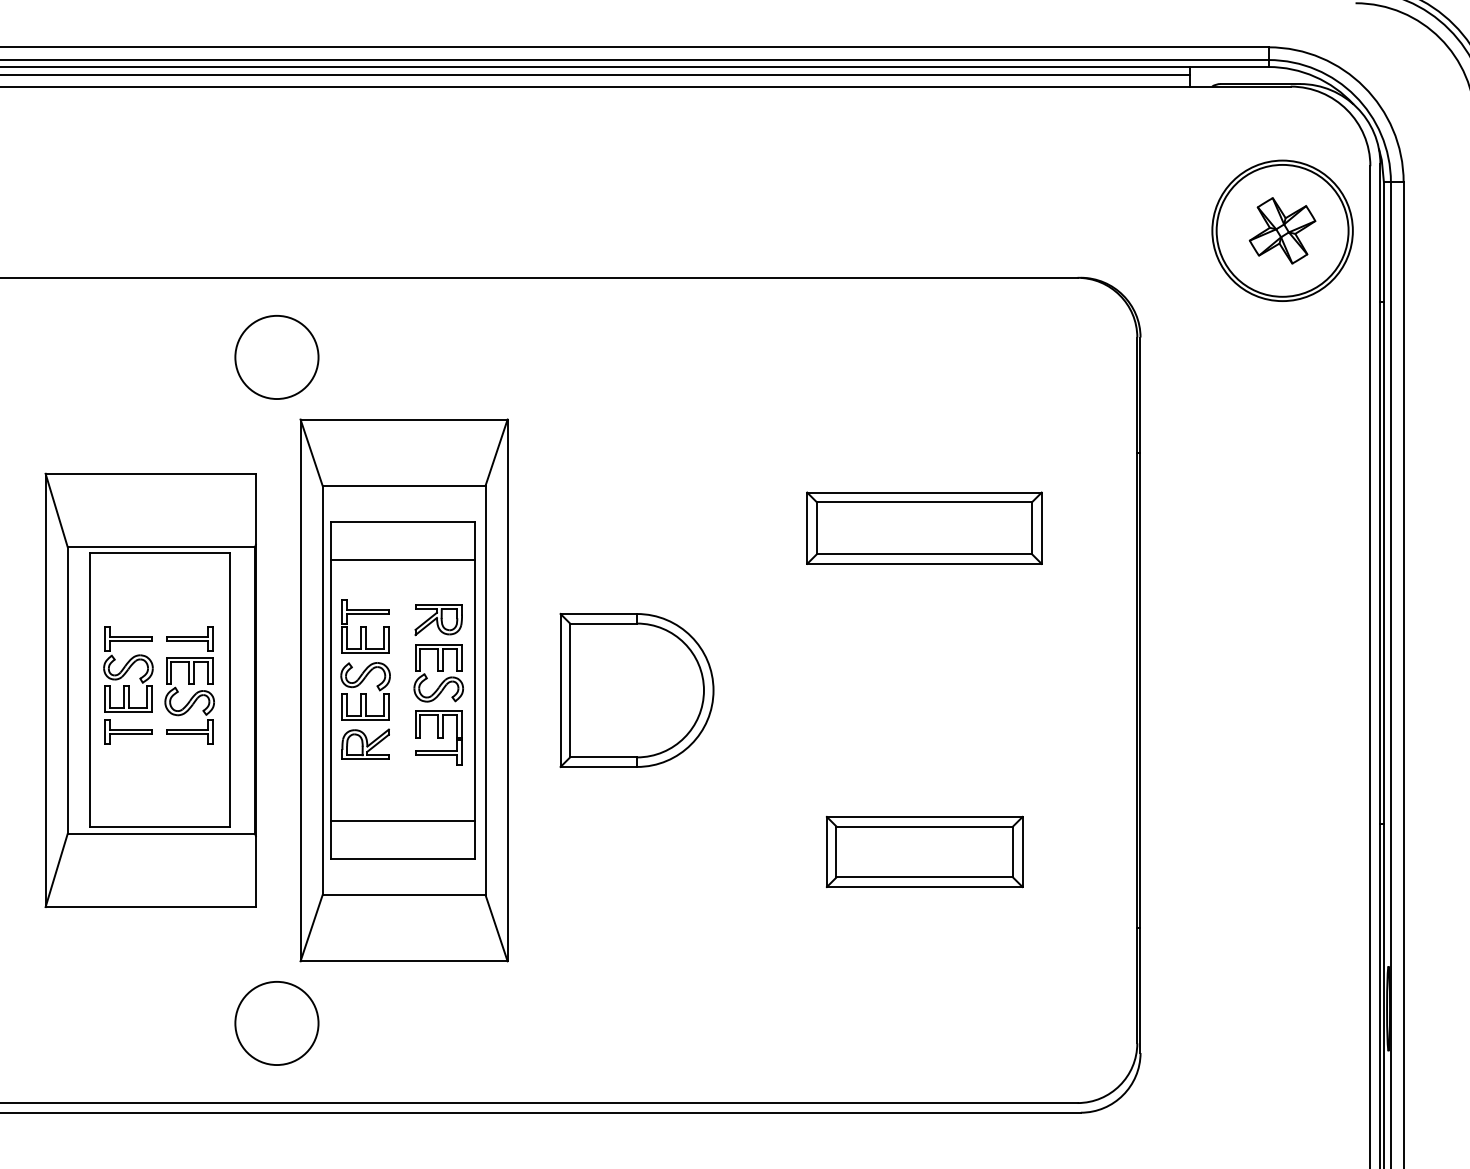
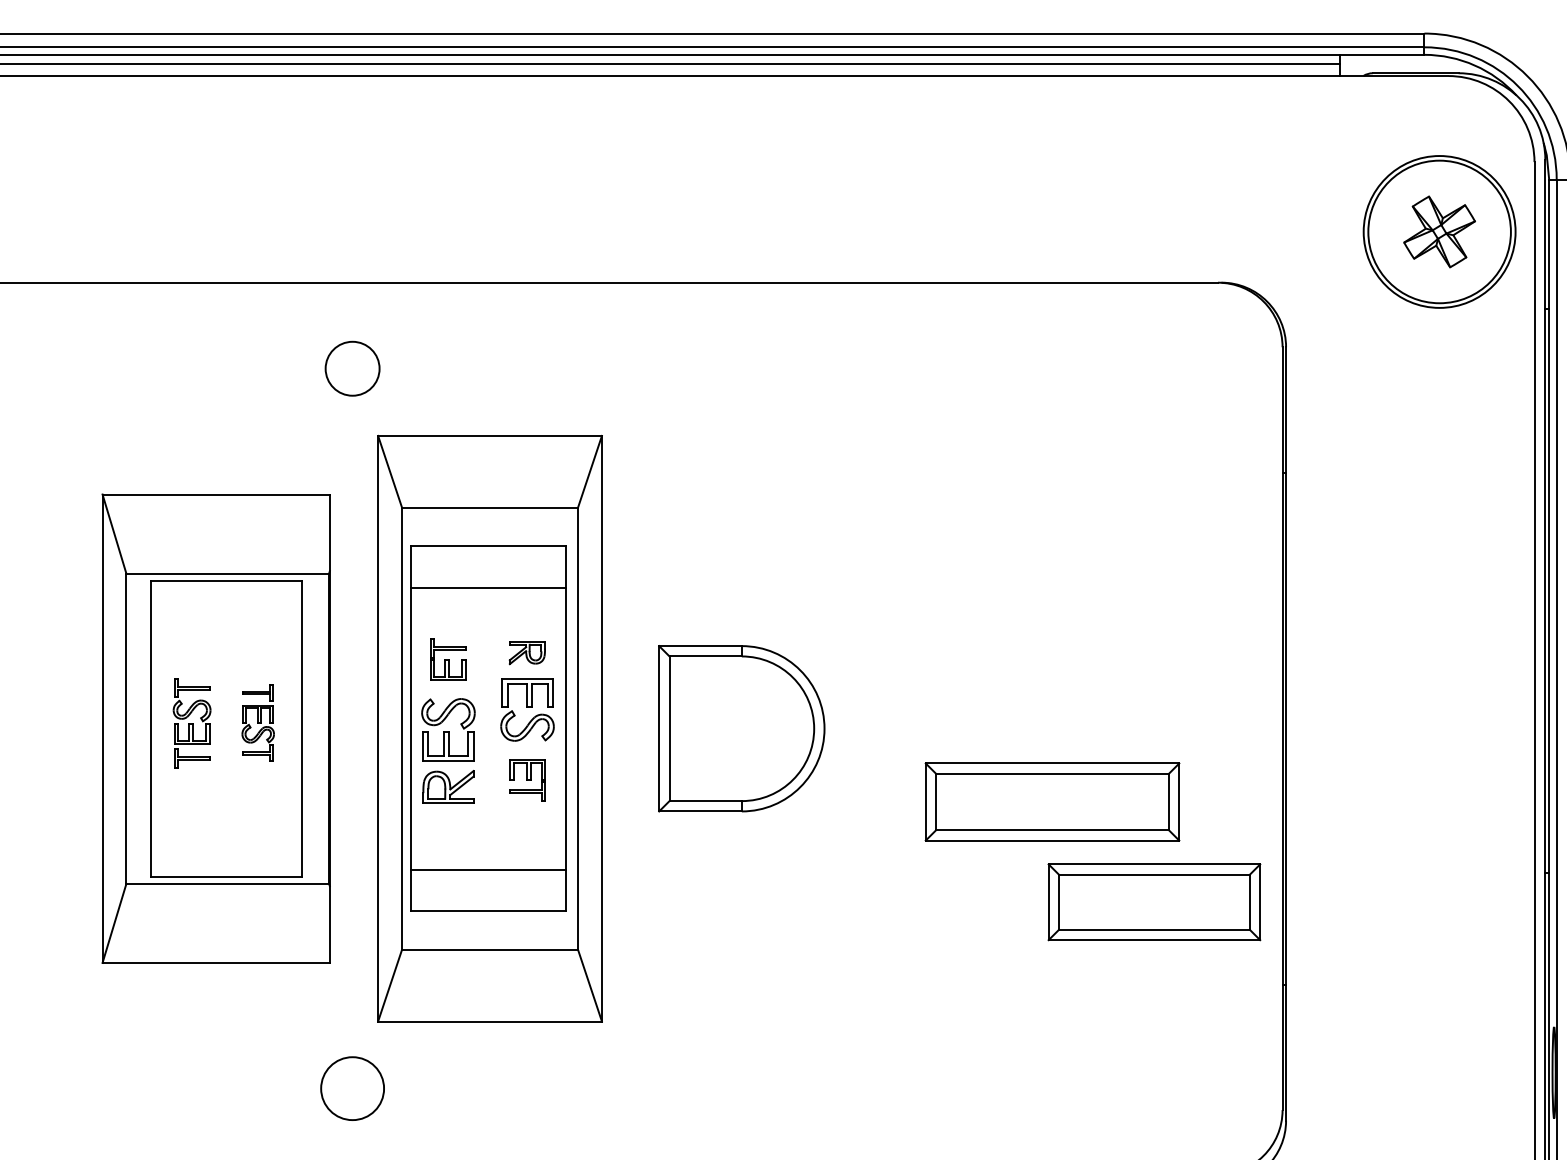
circle: (276, 357) -> (352, 368), size x0.6
part: (924, 527) -> (1052, 801), moved
part: (438, 620) -> (527, 653), size x0.7
part: (365, 626) -> (448, 659), size x0.7
part: (128, 685) -> (192, 723), size x0.7
part: (189, 685) -> (258, 723), size x0.6
part: (438, 737) -> (527, 779), size x0.7
part: (924, 851) -> (1154, 901), moved
circle: (276, 1023) -> (352, 1088), size x0.7

